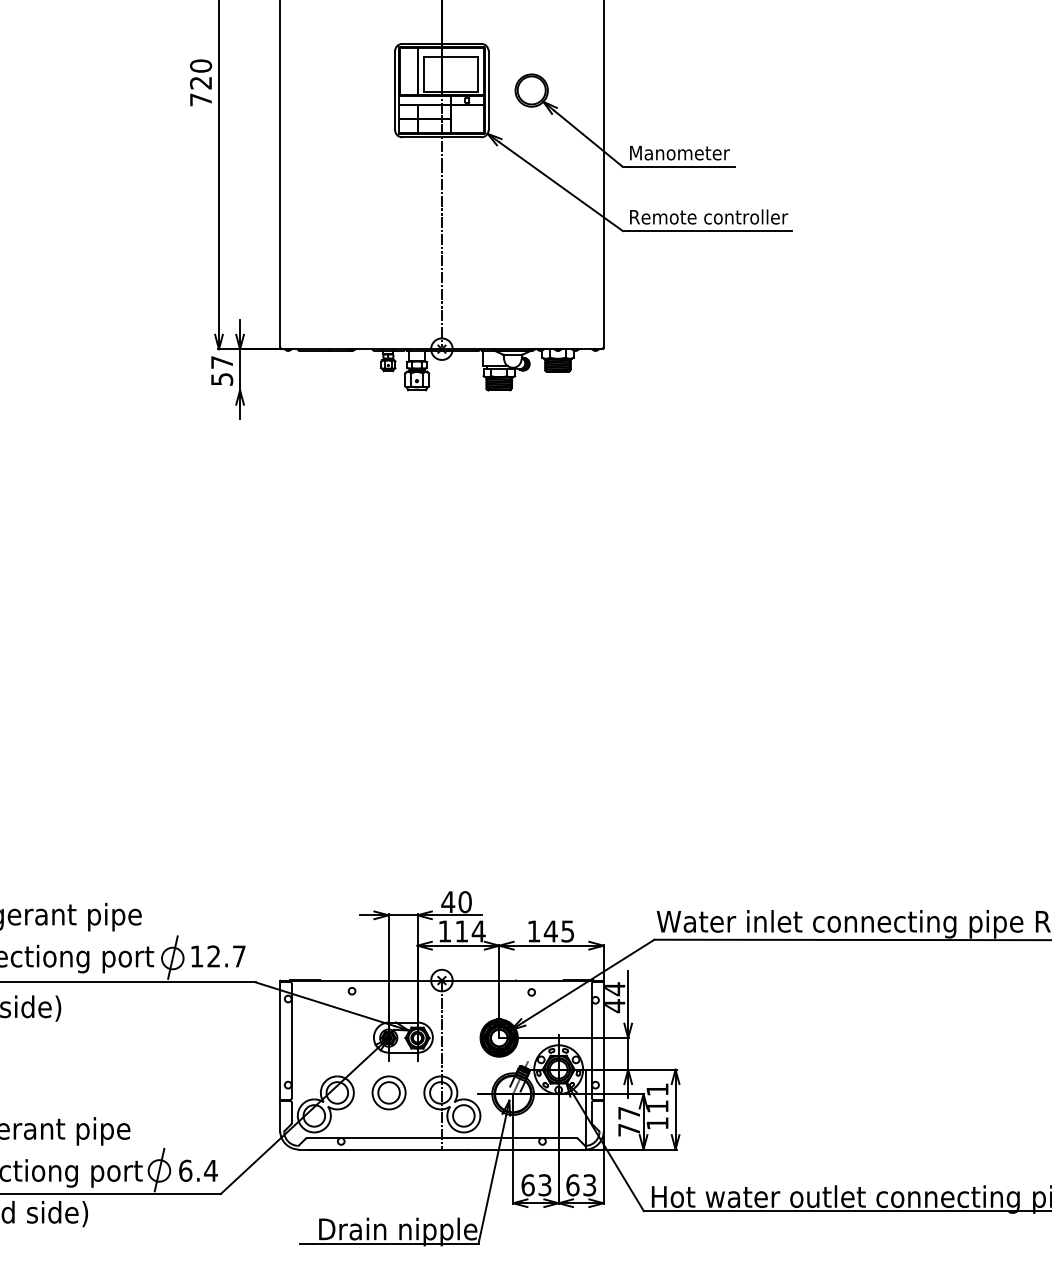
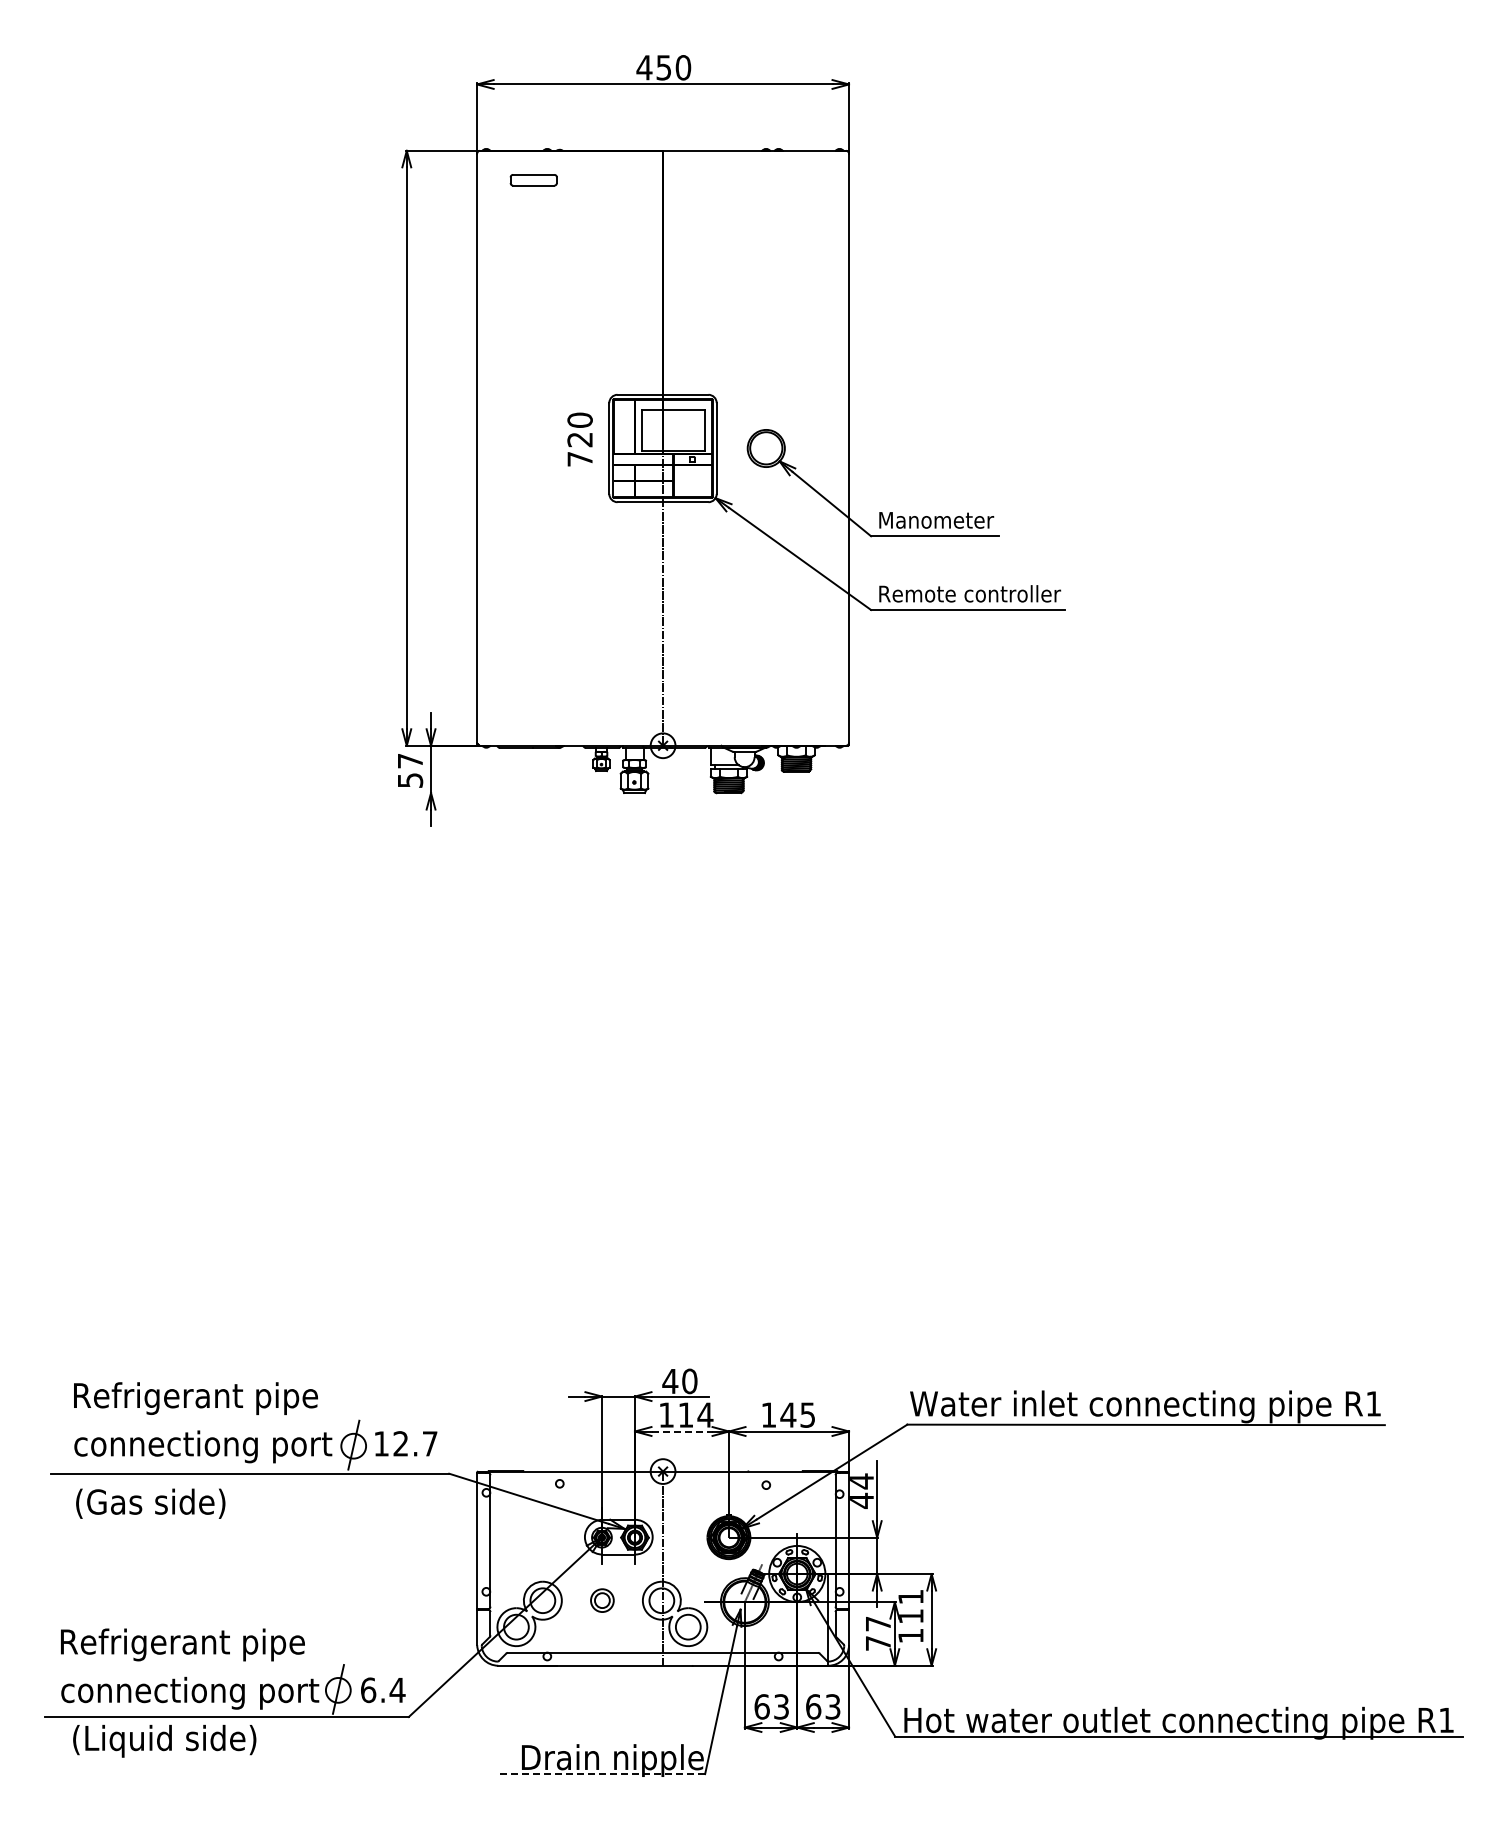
text: (200, 82) -> (579, 439), moved
line: (458, 945) -> (682, 1431), solid -> dashed
part: (389, 1092) -> (602, 1600), size x0.6
line: (389, 1244) -> (602, 1774), solid -> dashed

